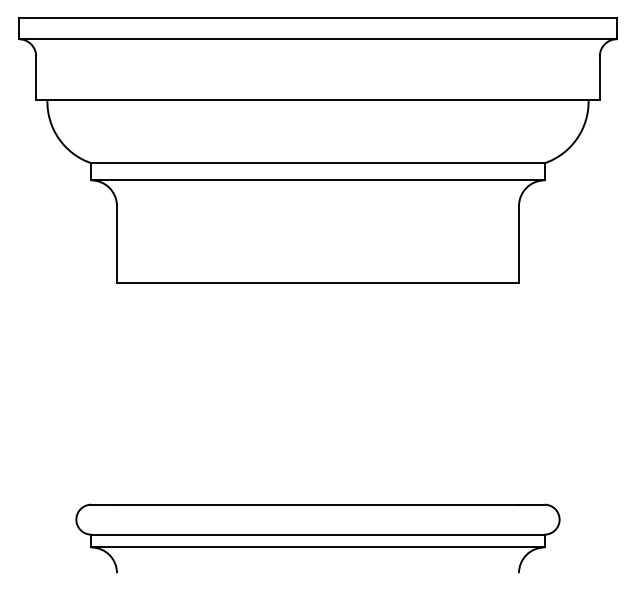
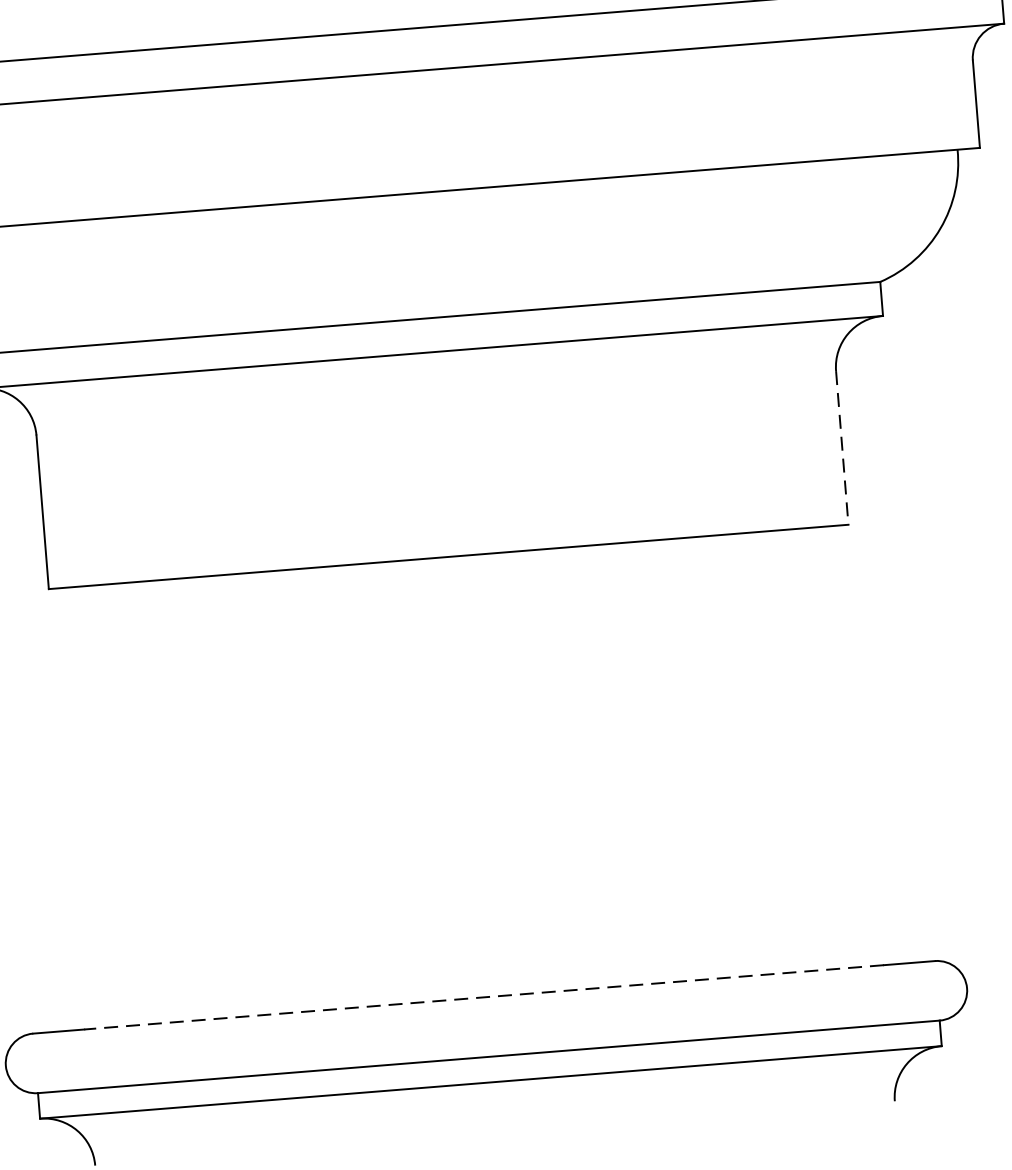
line: (518, 244) -> (841, 447), solid -> dashed
line: (317, 504) -> (483, 997), solid -> dashed

